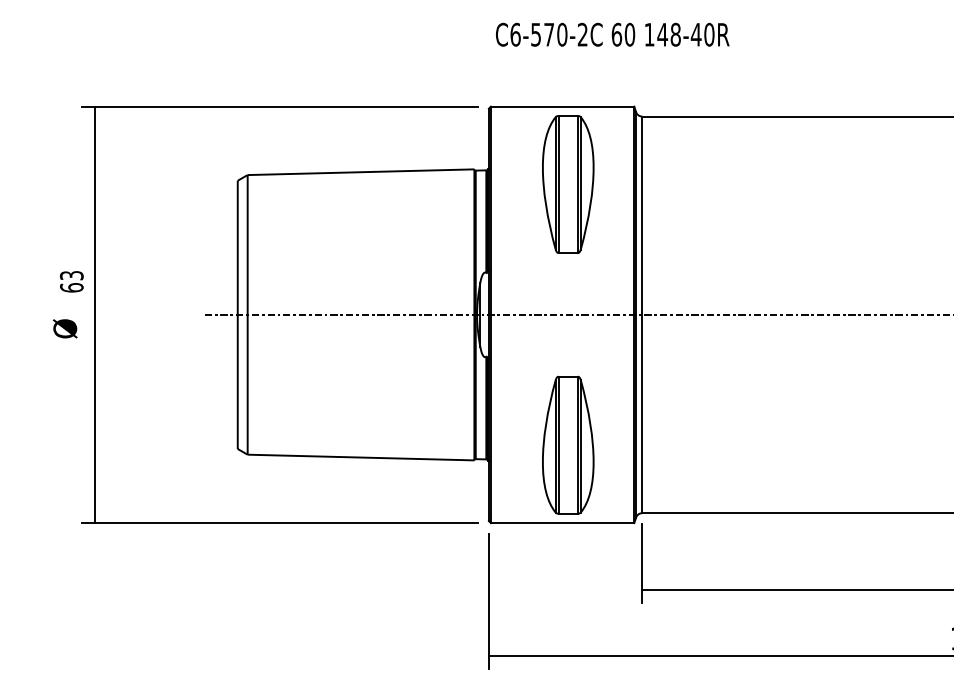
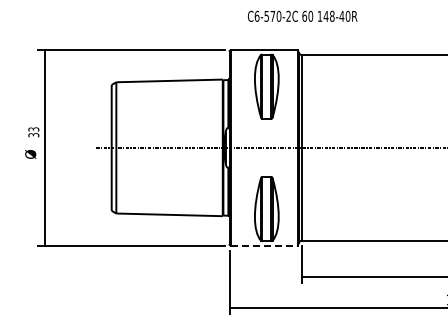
text: (612, 32) -> (302, 15), moved
text: (71, 288) -> (33, 135), 63 -> 33
line: (563, 522) -> (264, 245), solid -> dashed

